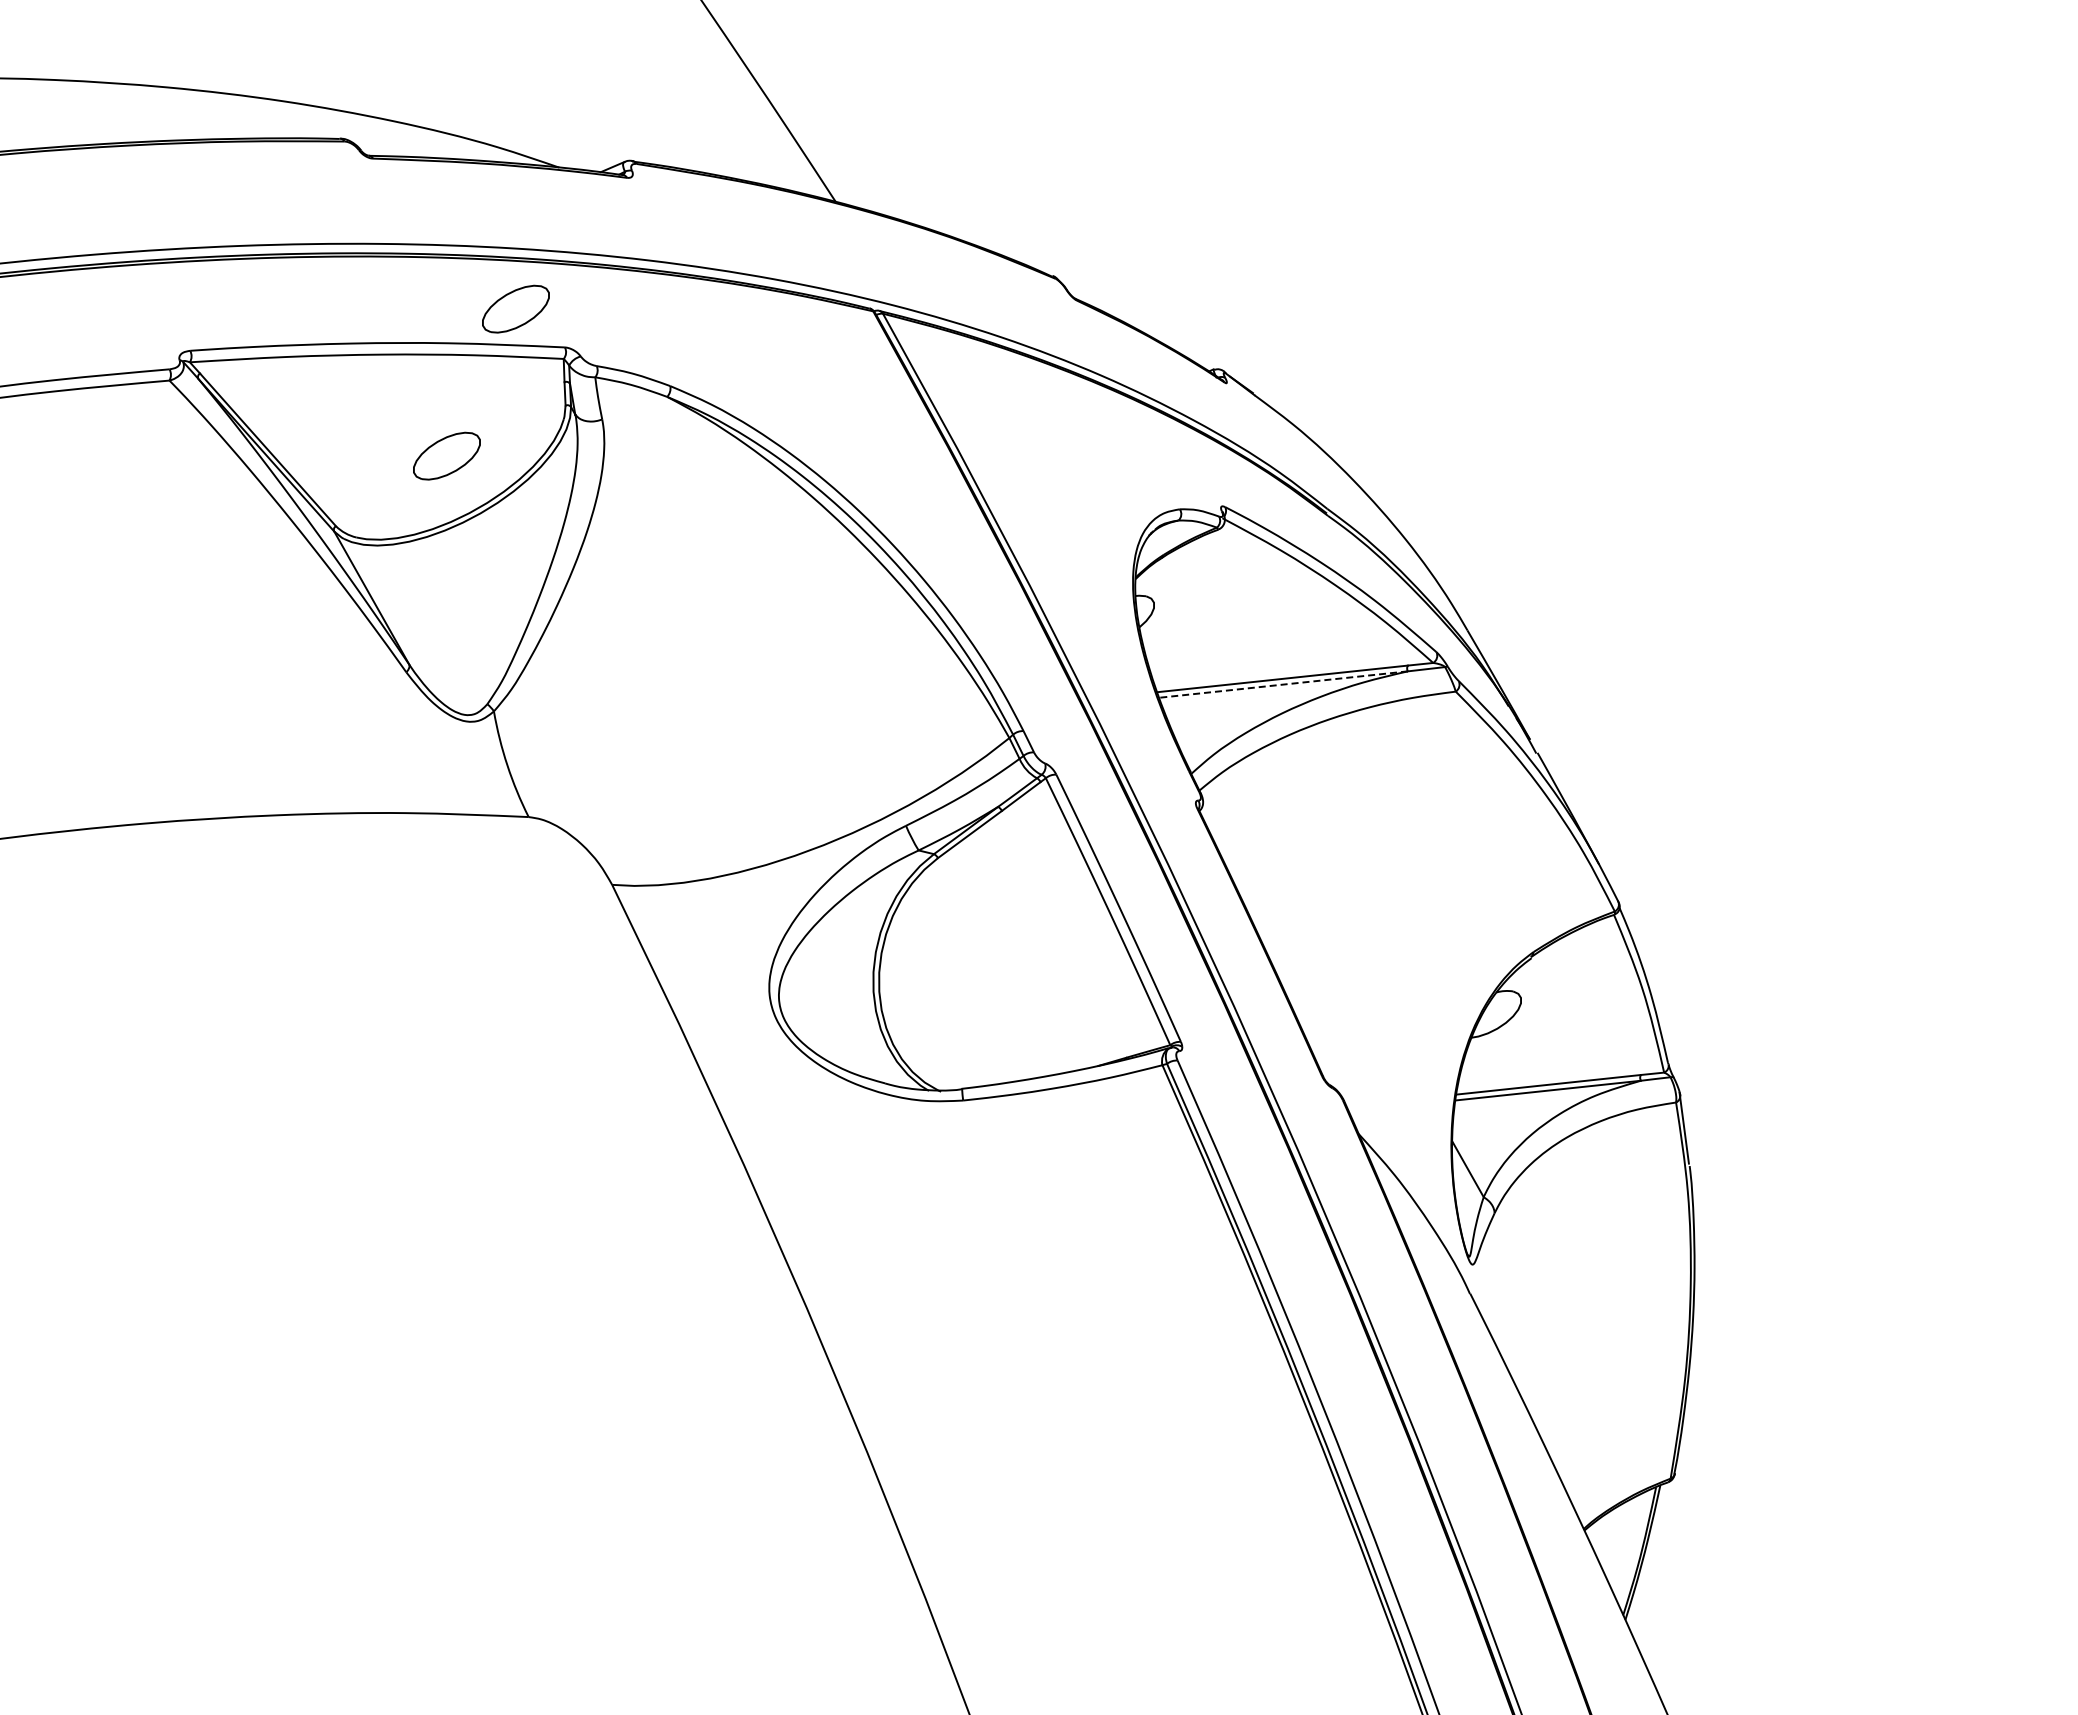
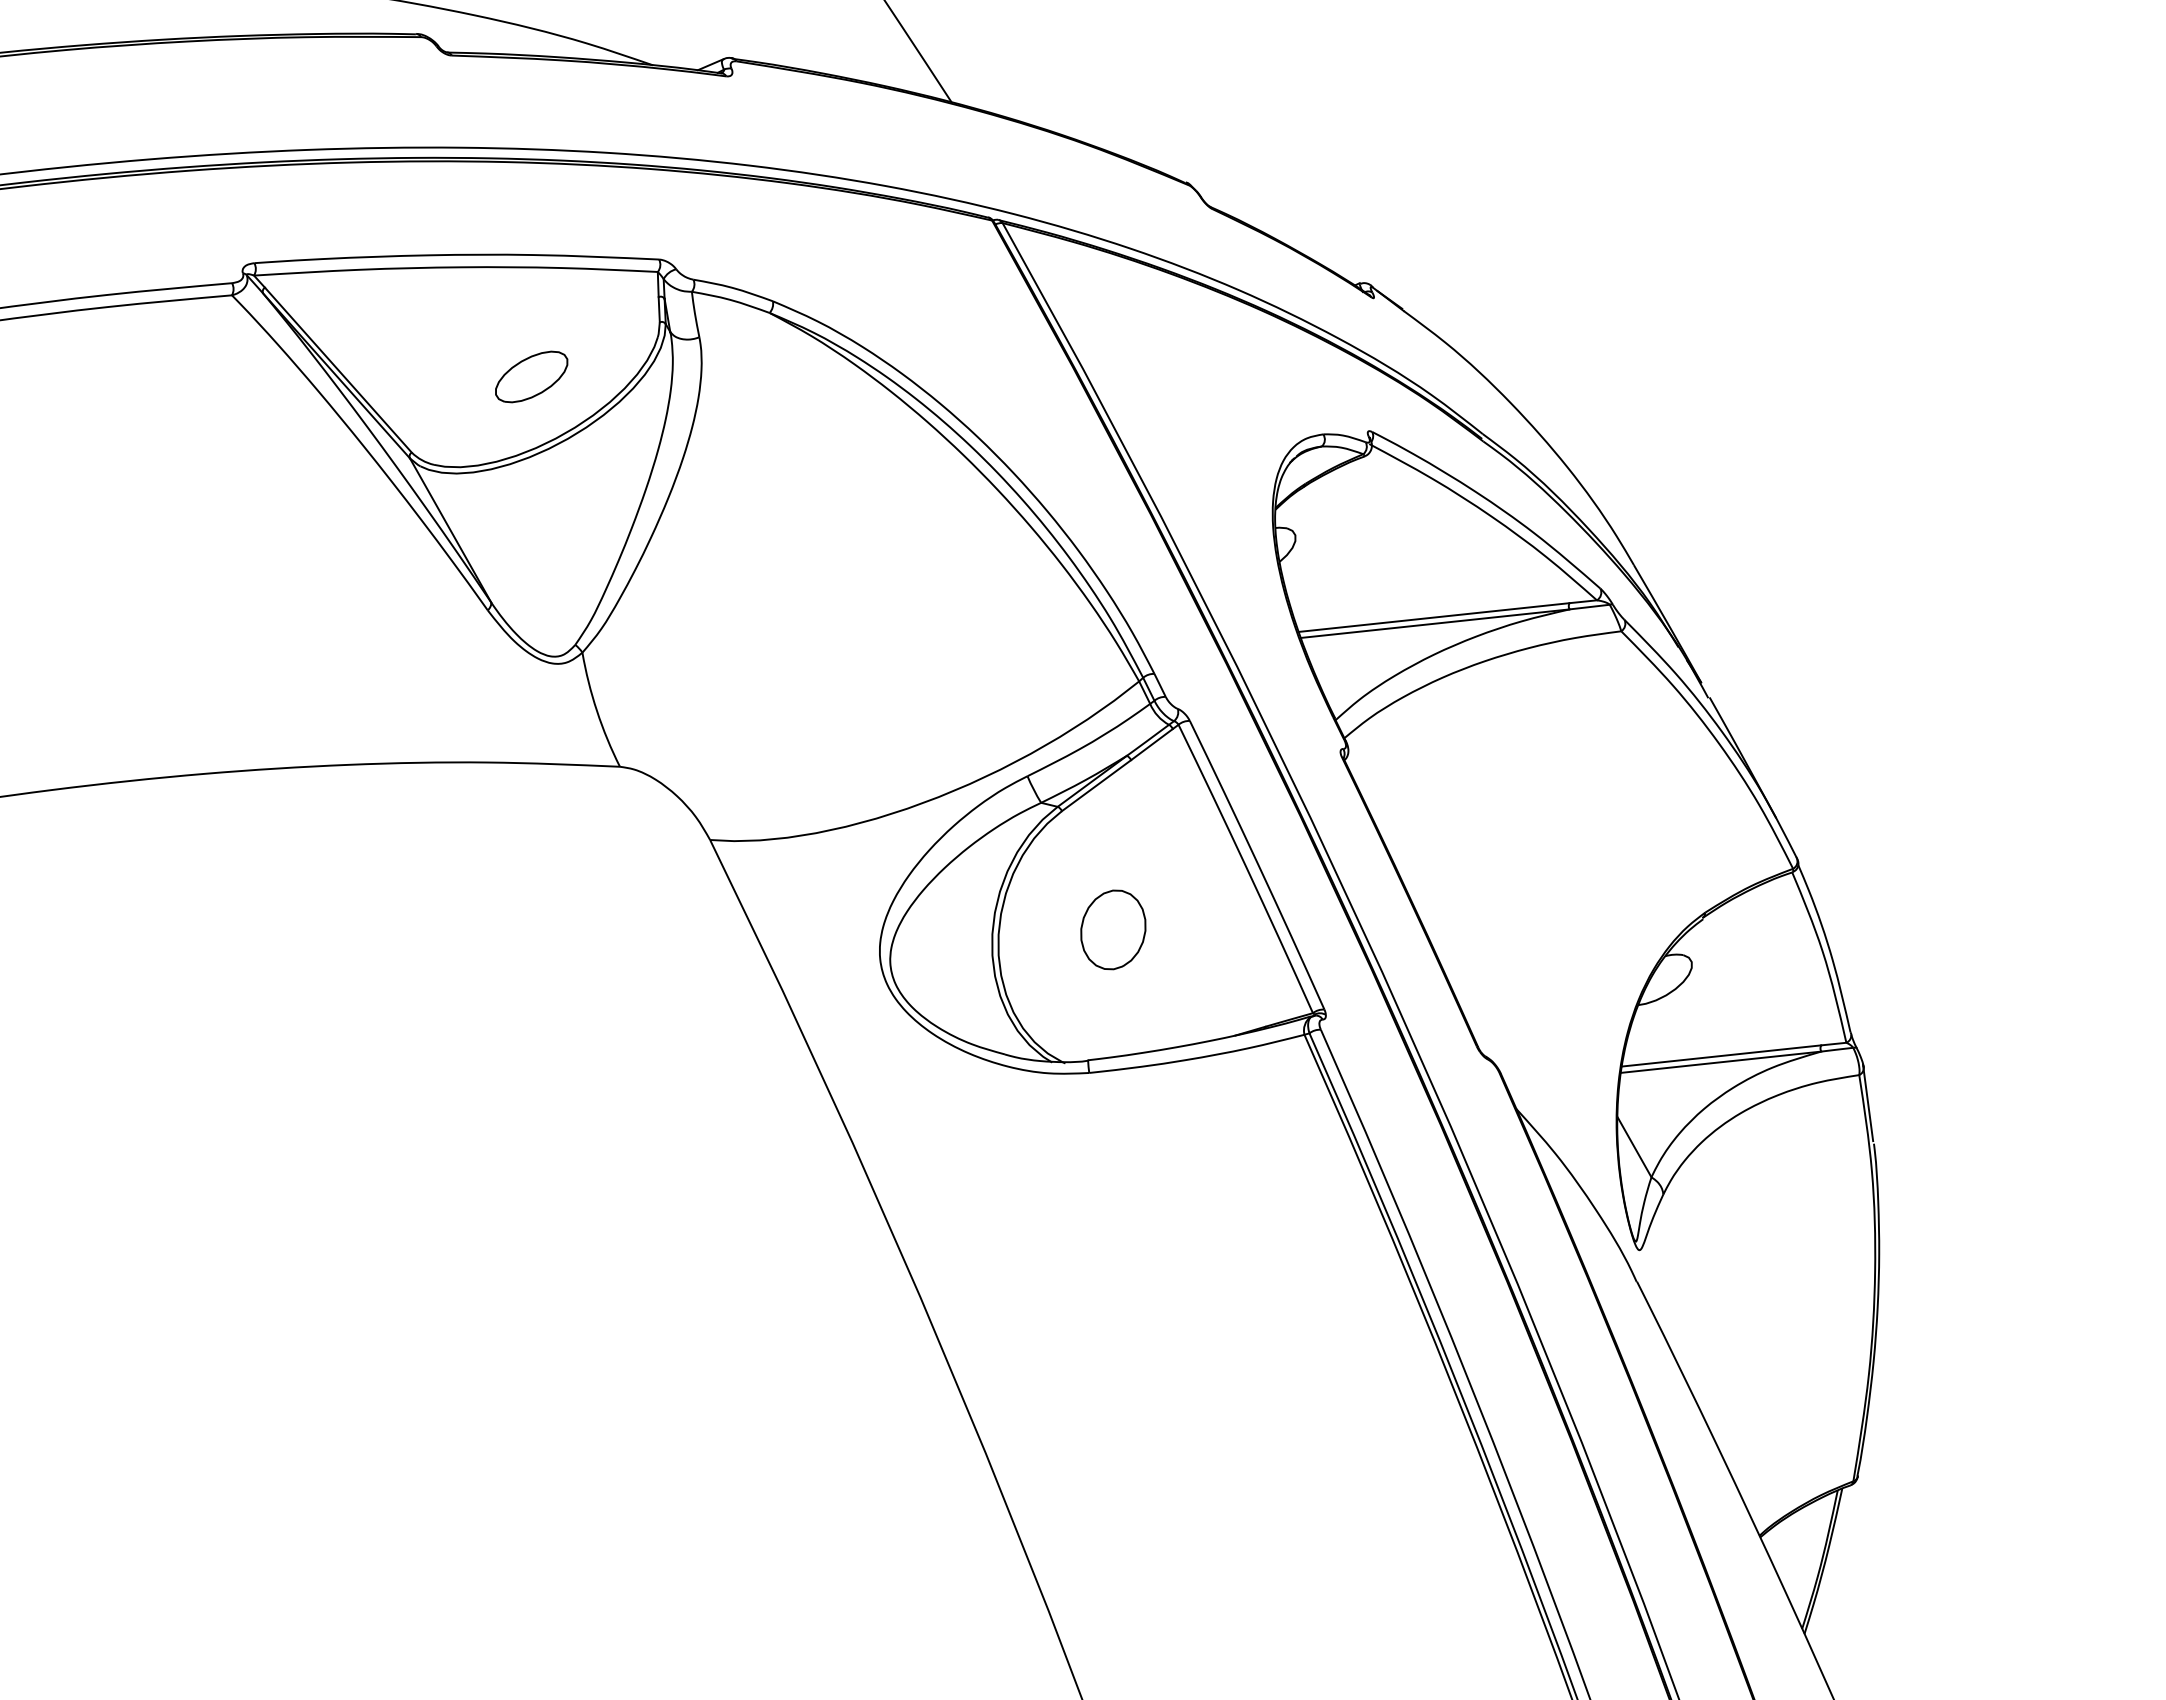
part: (515, 308) -> (605, 217), removed
line: (1283, 684) -> (1435, 623), dashed -> solid
part: (985, 967) -> (1113, 929), added

